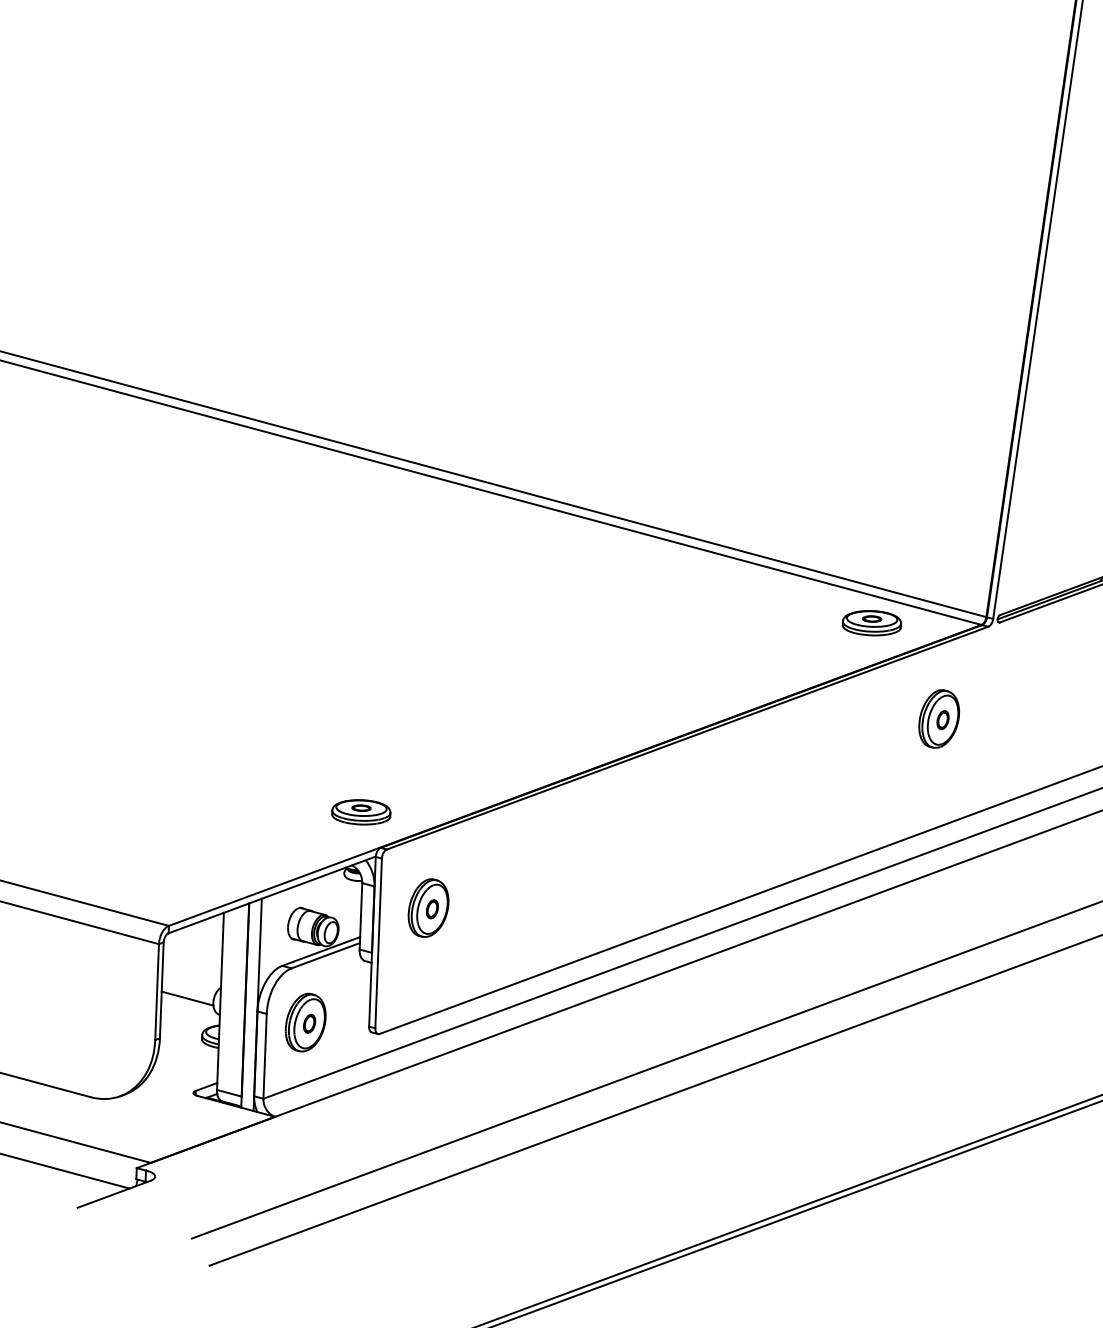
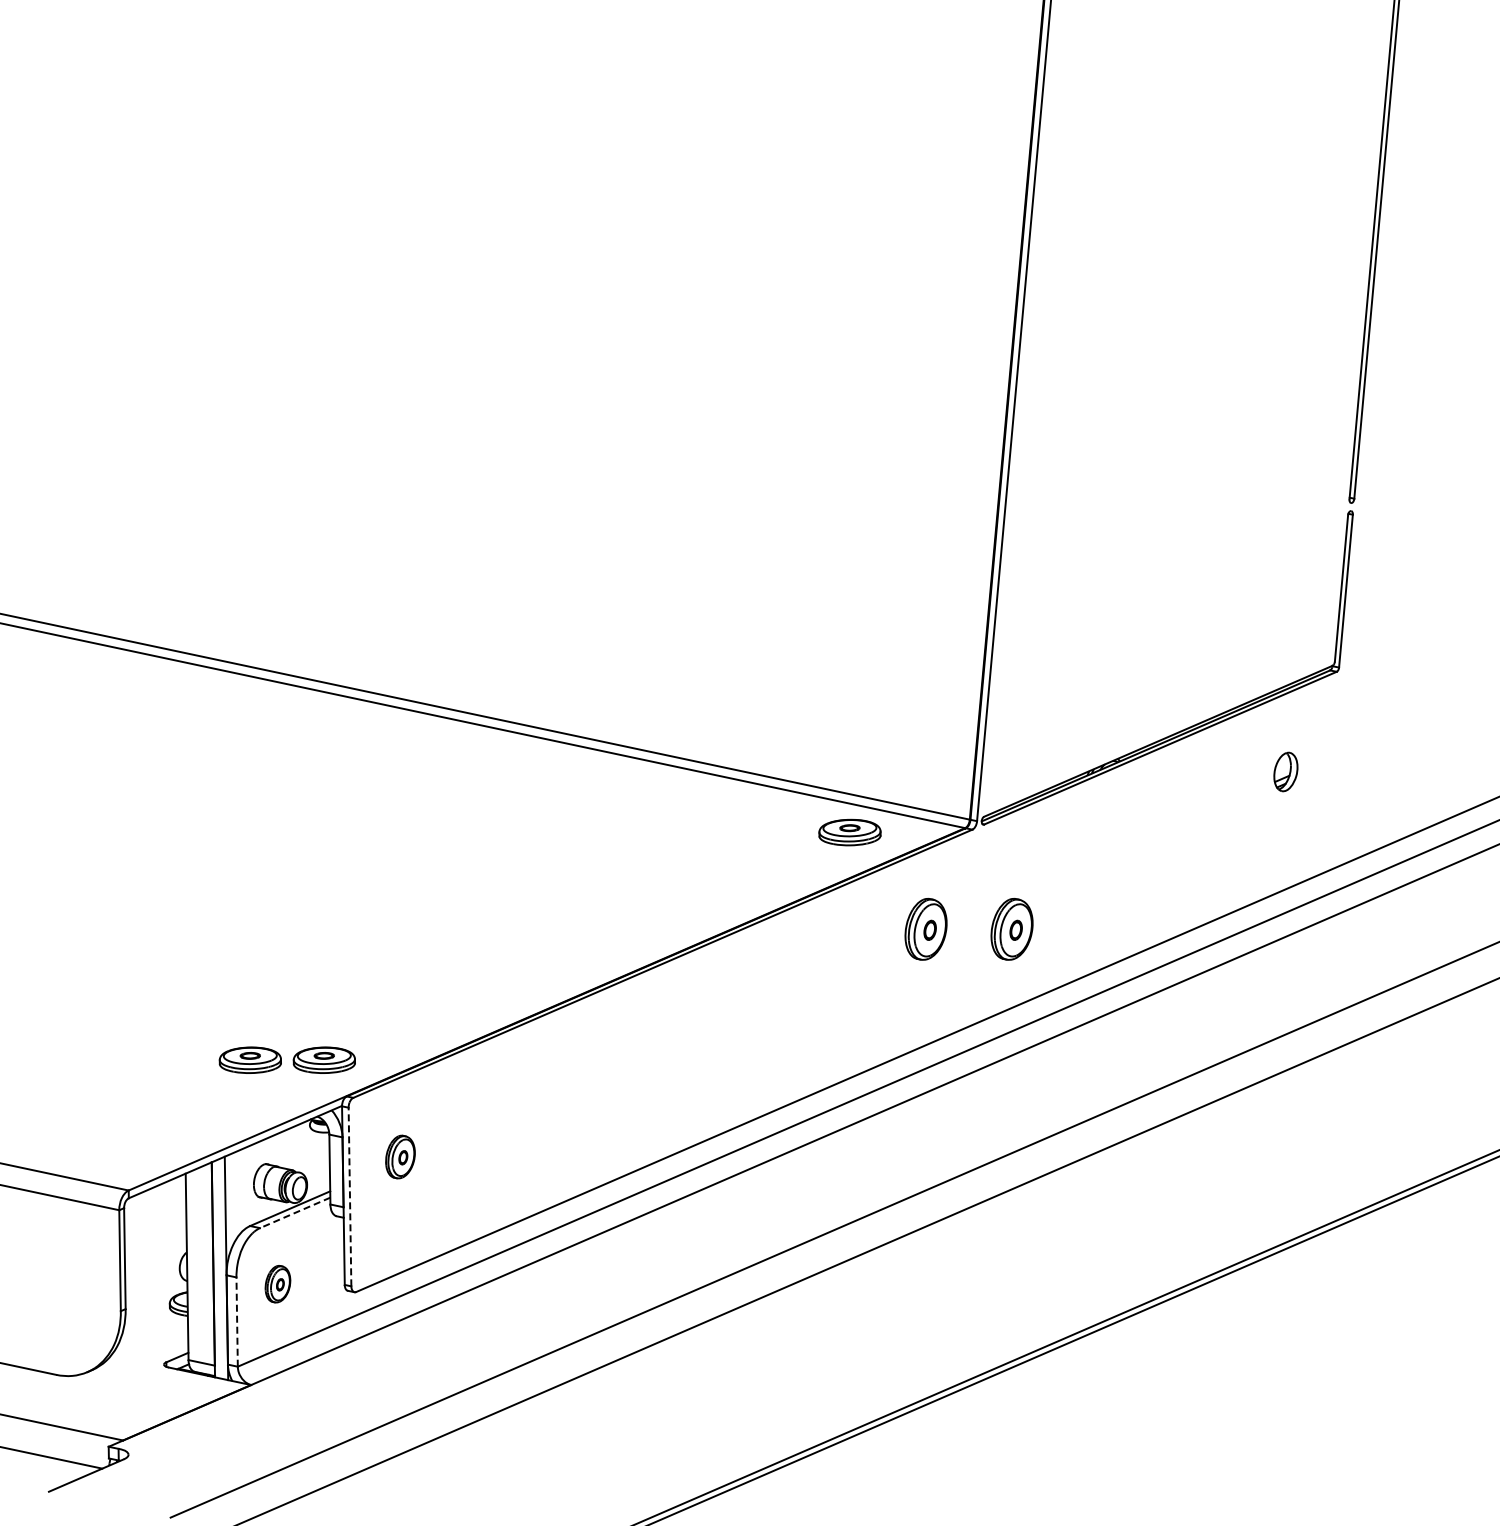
part: (1020, 723) -> (1011, 929), added
part: (290, 807) -> (249, 1059), added
part: (428, 907) -> (400, 1156), size x0.7
line: (378, 942) -> (349, 1196), solid -> dashed
line: (325, 956) -> (294, 1213), solid -> dashed
line: (187, 998) -> (152, 1265), removed
part: (305, 1021) -> (277, 1283), size x0.6
line: (265, 1056) -> (237, 1322), solid -> dashed

